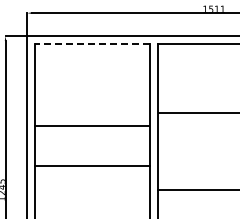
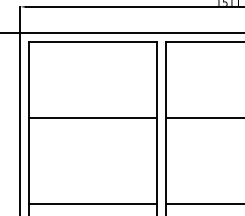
line: (91, 44) -> (91, 41), dashed -> solid
line: (91, 126) -> (91, 118), moved
line: (92, 166) -> (92, 204), moved

